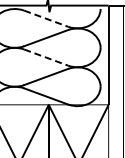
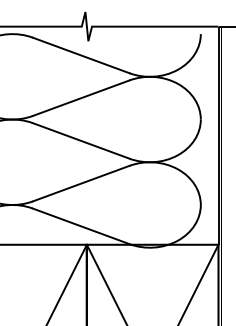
line: (46, 18) -> (81, 55), dashed -> solid
line: (46, 57) -> (81, 140), dashed -> solid

